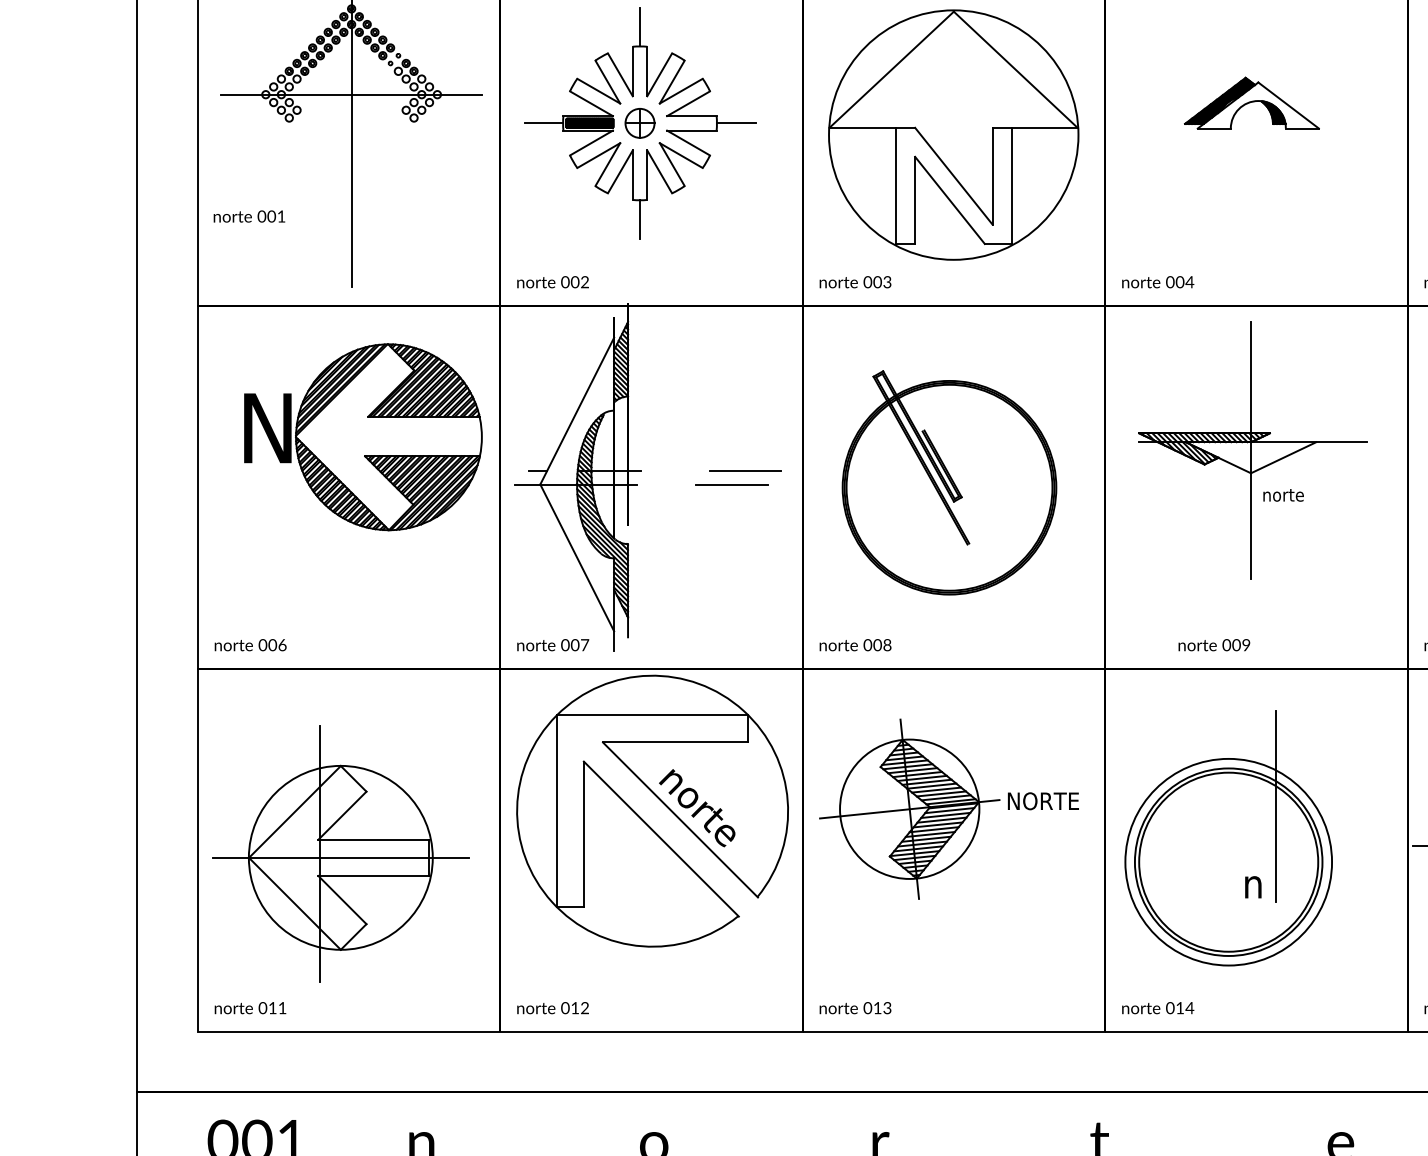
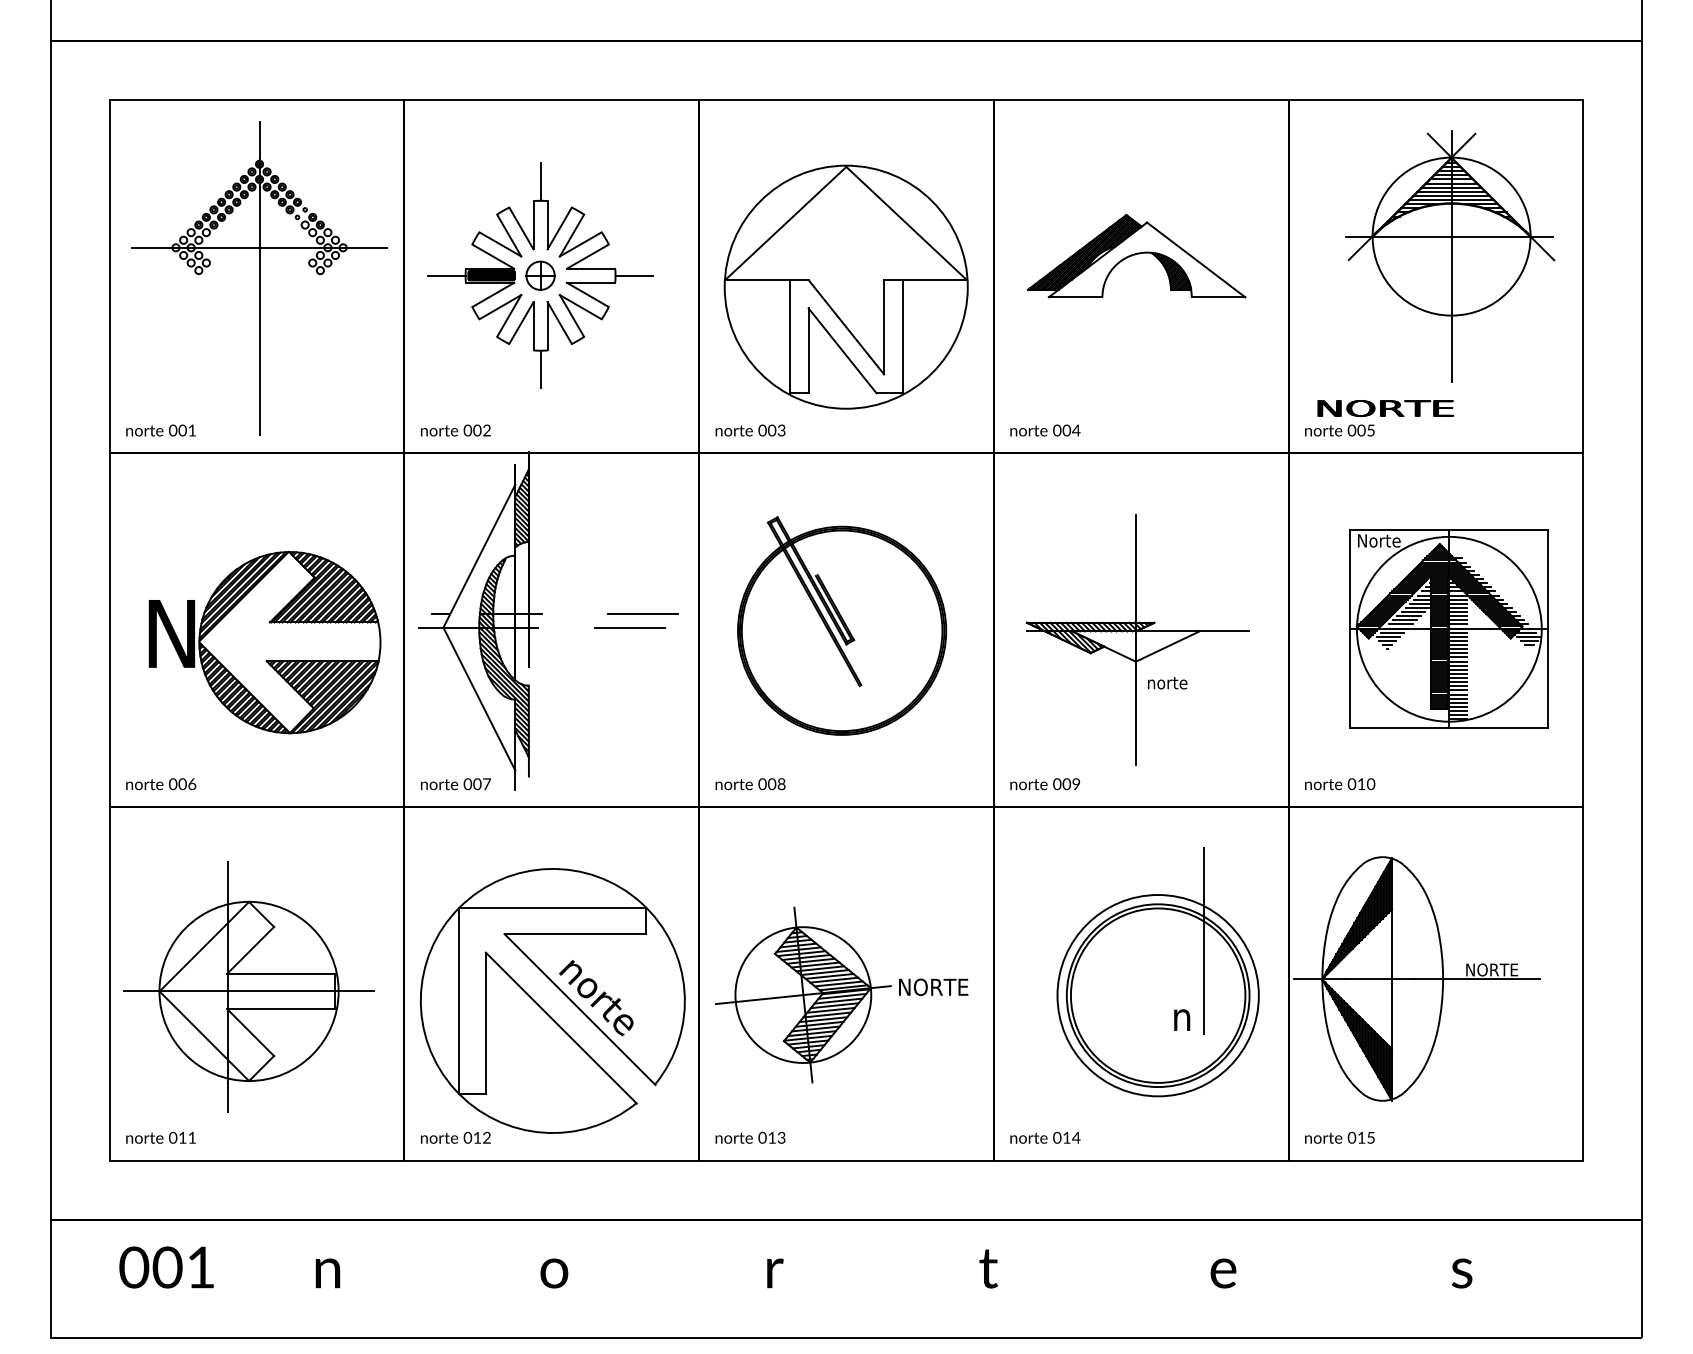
part: (1251, 102) -> (1136, 255), size x1.67
text: (248, 216) -> (160, 430), moved
part: (362, 437) -> (264, 642), moved
part: (1252, 450) -> (1137, 639), moved
text: (1213, 645) -> (1044, 784), moved
part: (660, 801) -> (560, 991), moved
part: (948, 808) -> (841, 994), moved
part: (1228, 838) -> (1157, 972), moved

